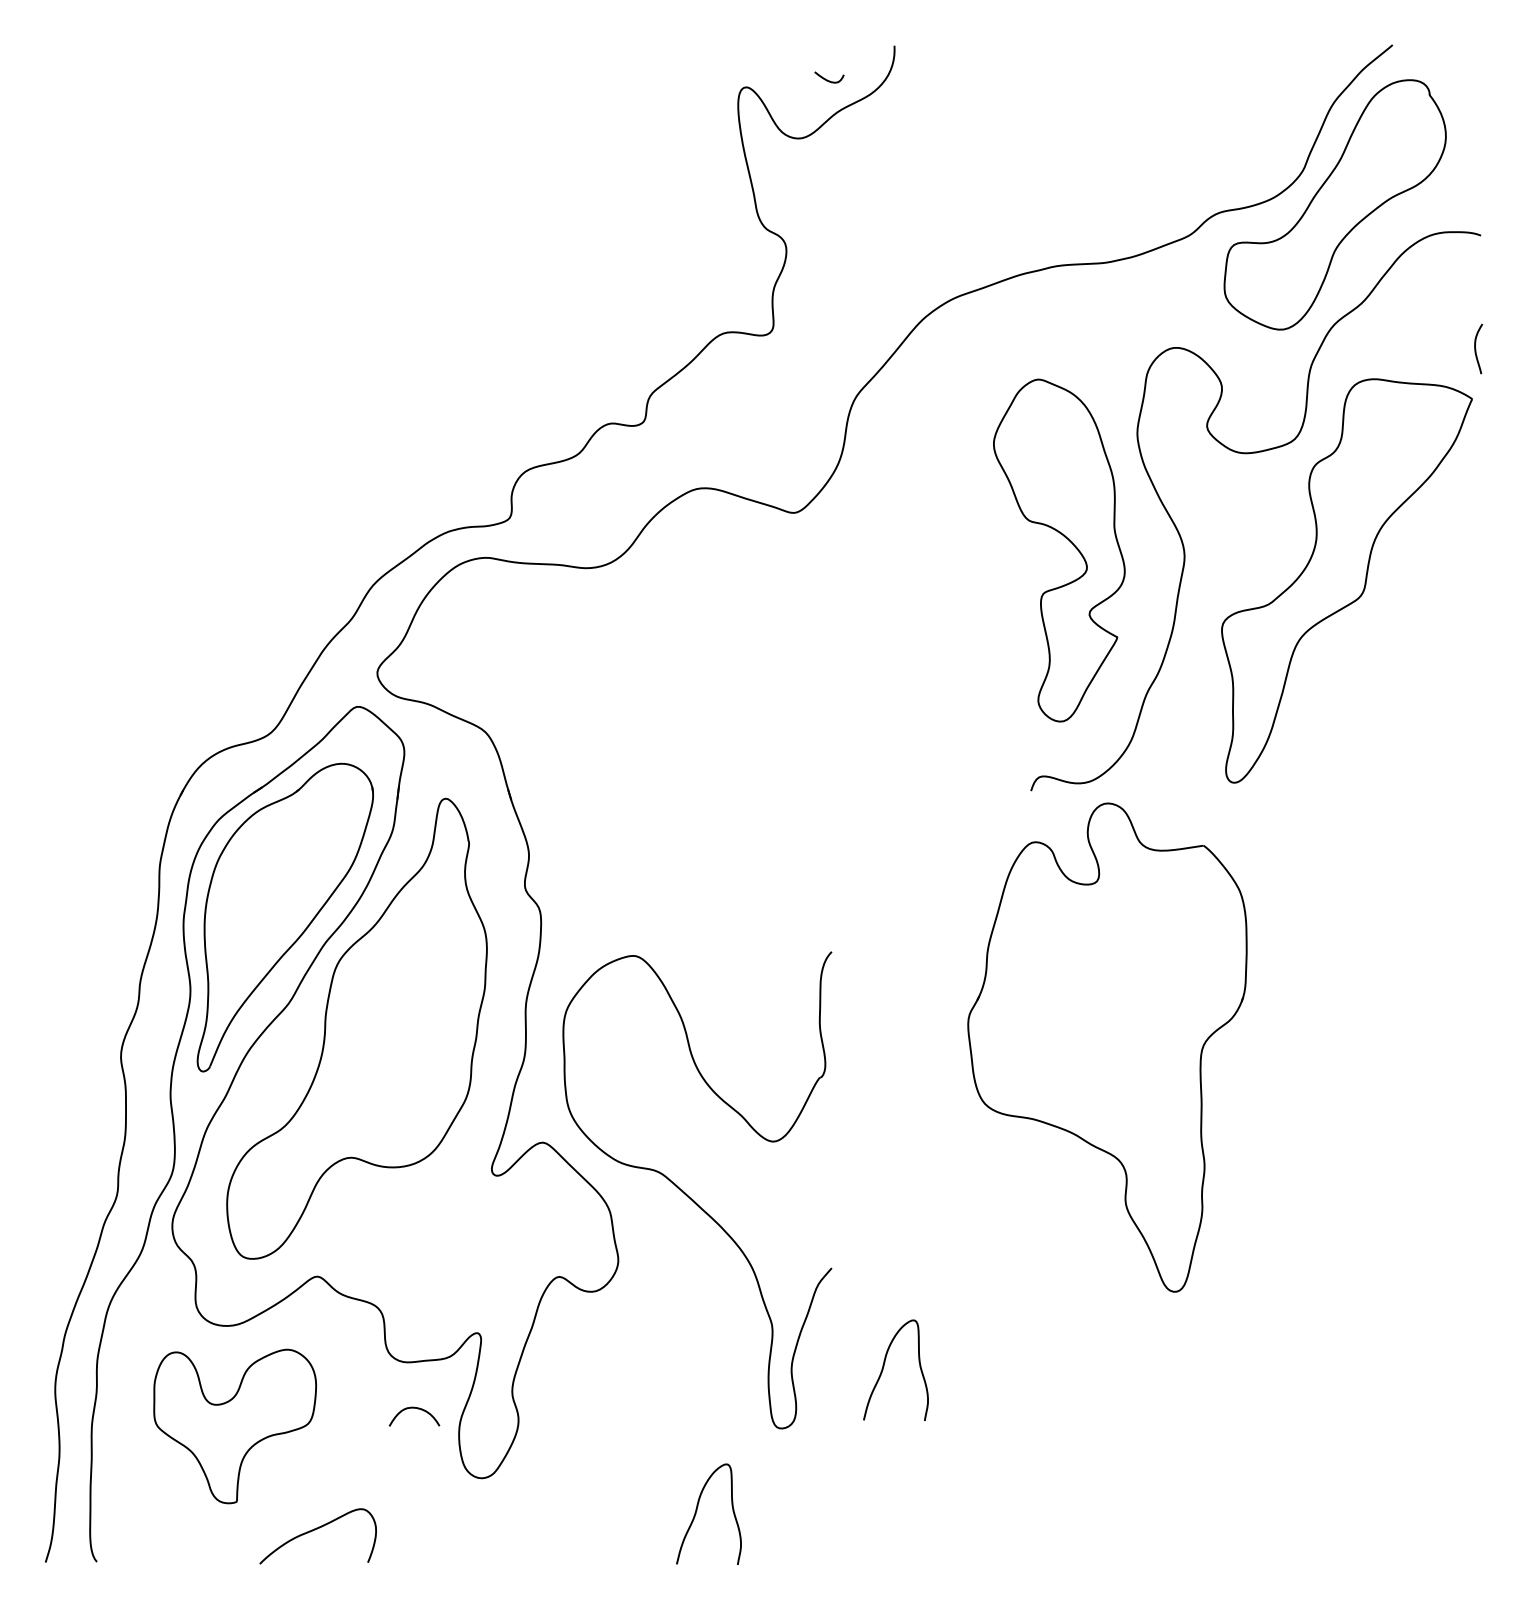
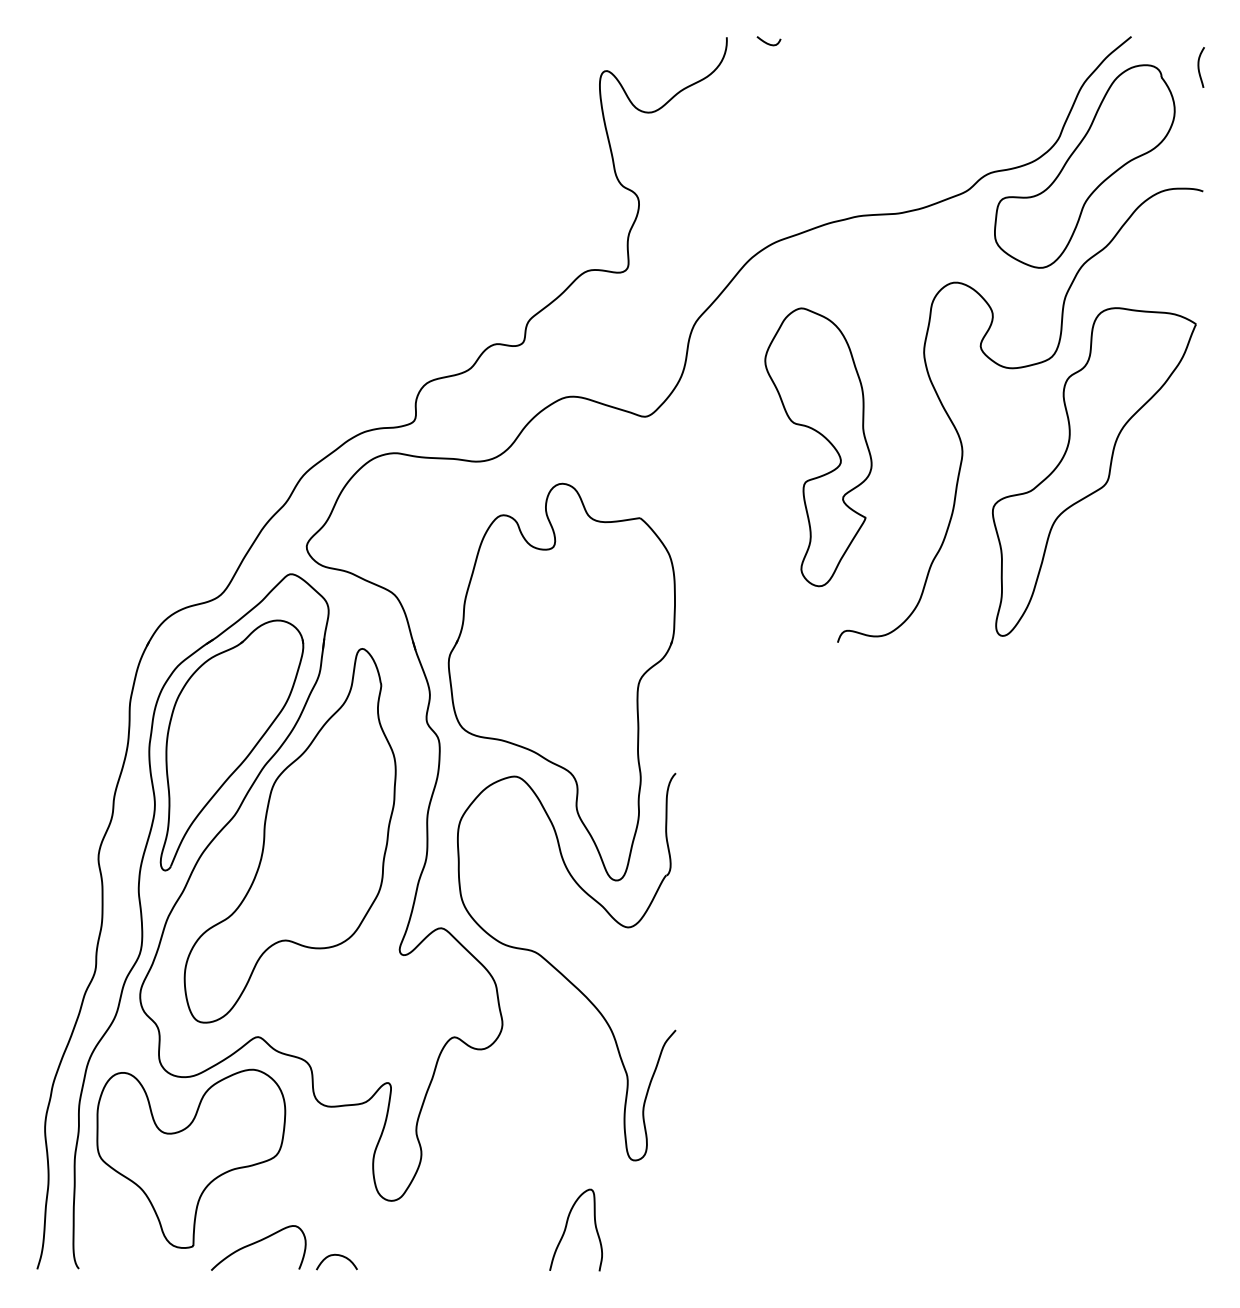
curve: (827, 79) -> (767, 42), moved
curve: (1476, 348) -> (1199, 67), moved
part: (1065, 538) -> (823, 437), moved
part: (1107, 1047) -> (561, 682), moved
curve: (884, 1366) -> (718, 1110), removed
curve: (417, 1409) -> (339, 1256), moved
part: (234, 1426) -> (190, 1158), size x1.43

